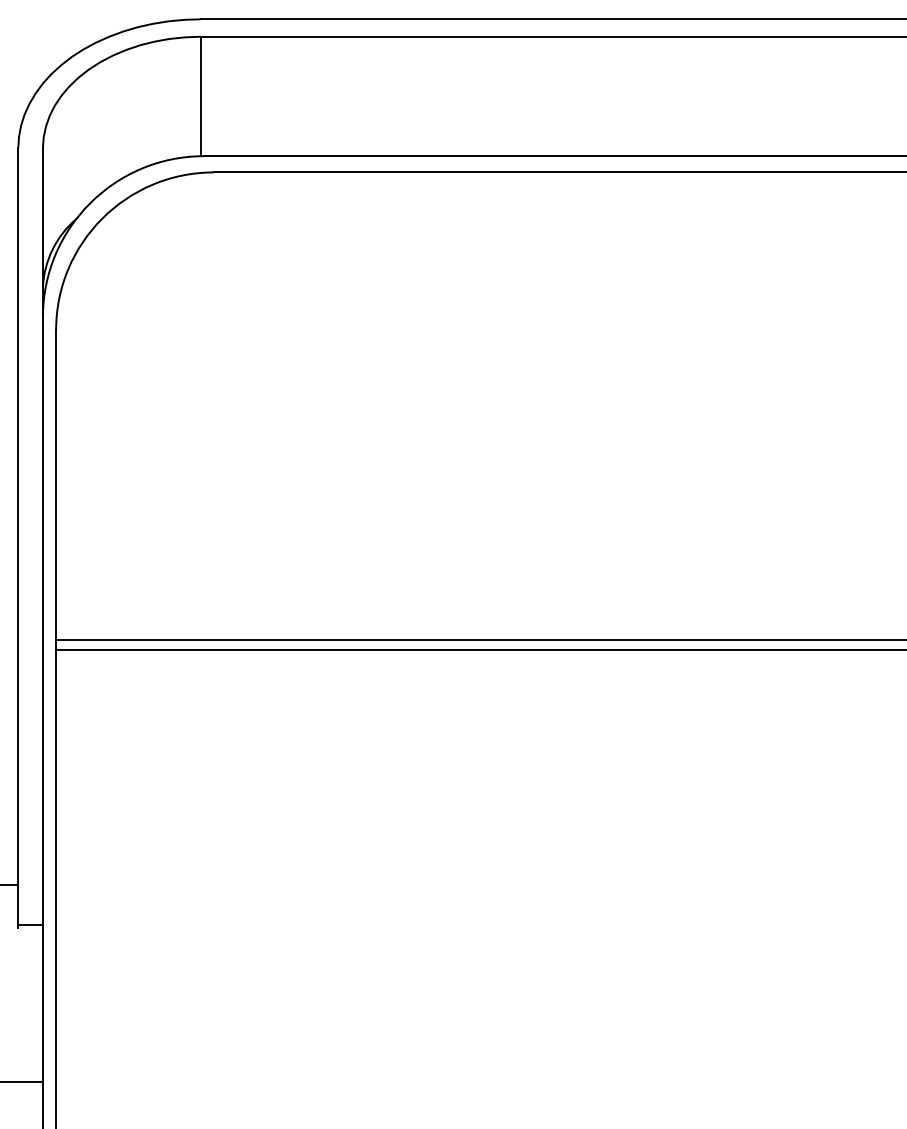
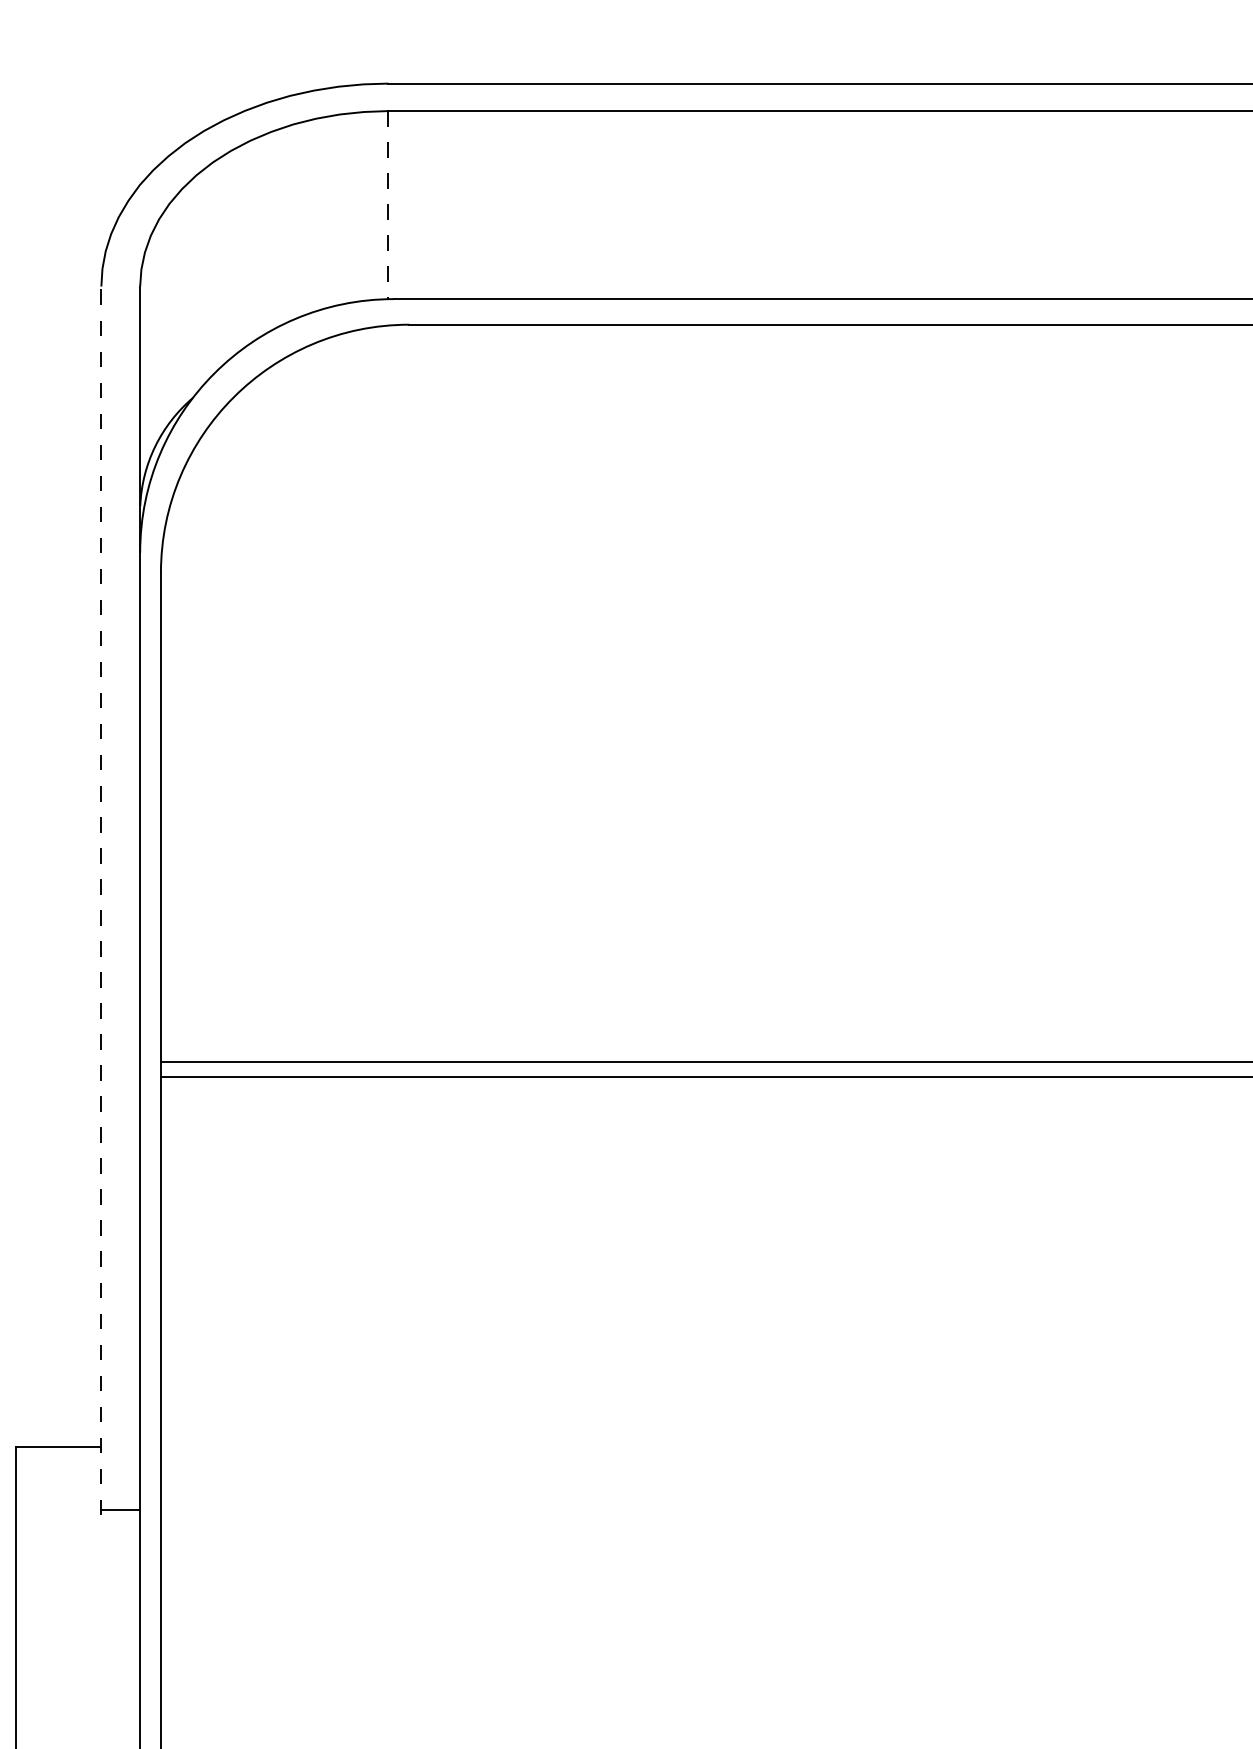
line: (200, 96) -> (388, 205), solid -> dashed
line: (18, 537) -> (101, 899), solid -> dashed

